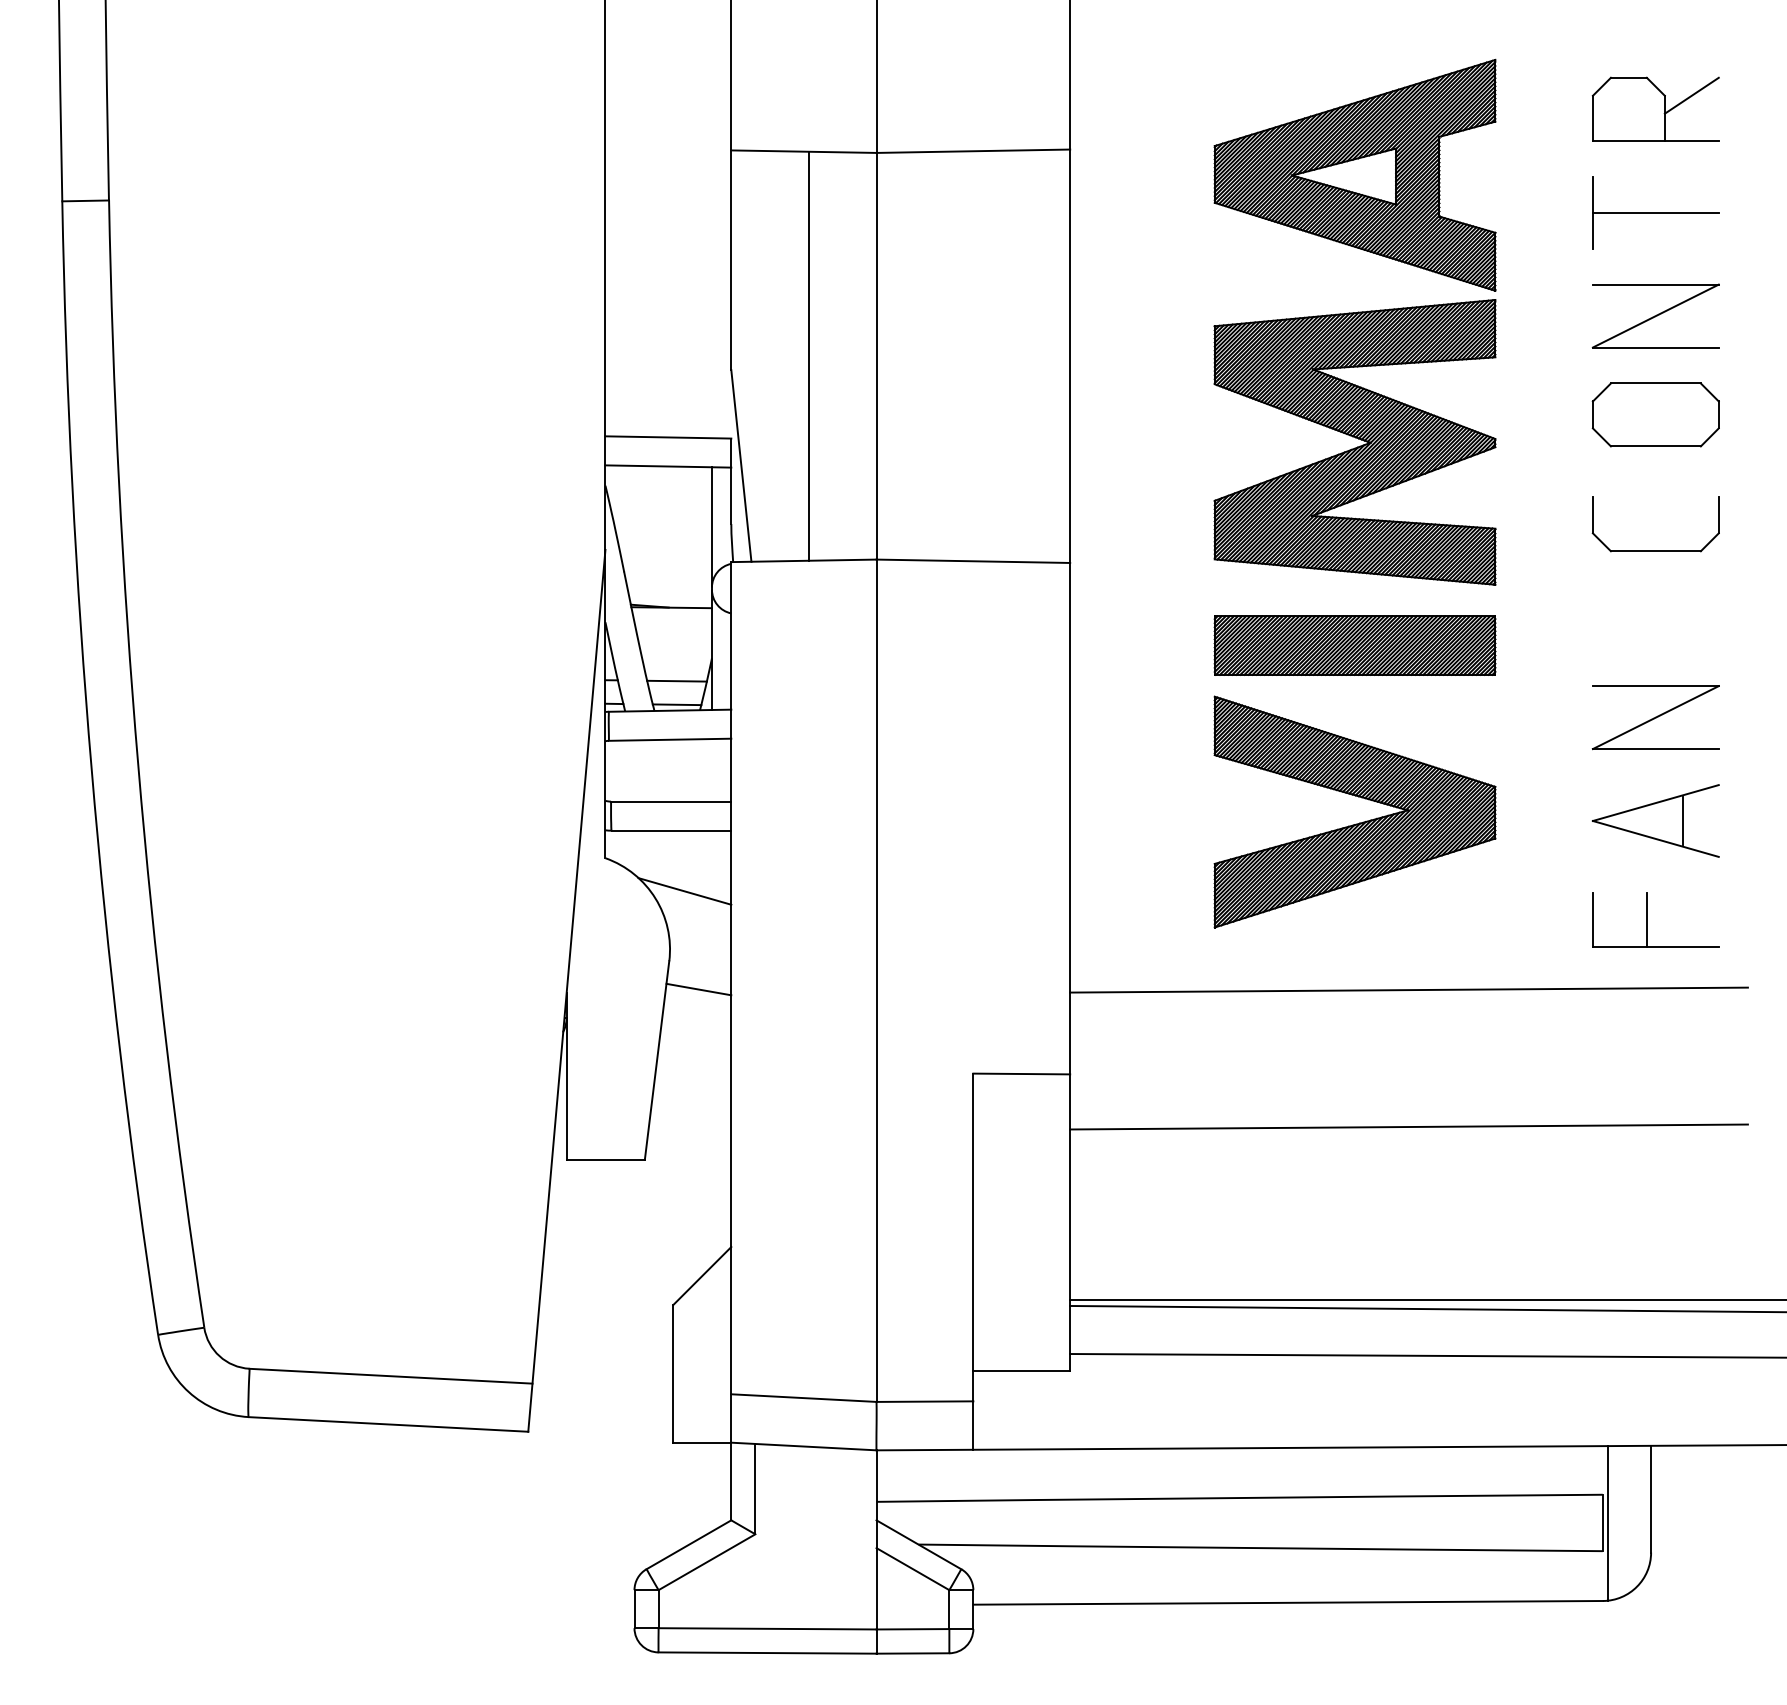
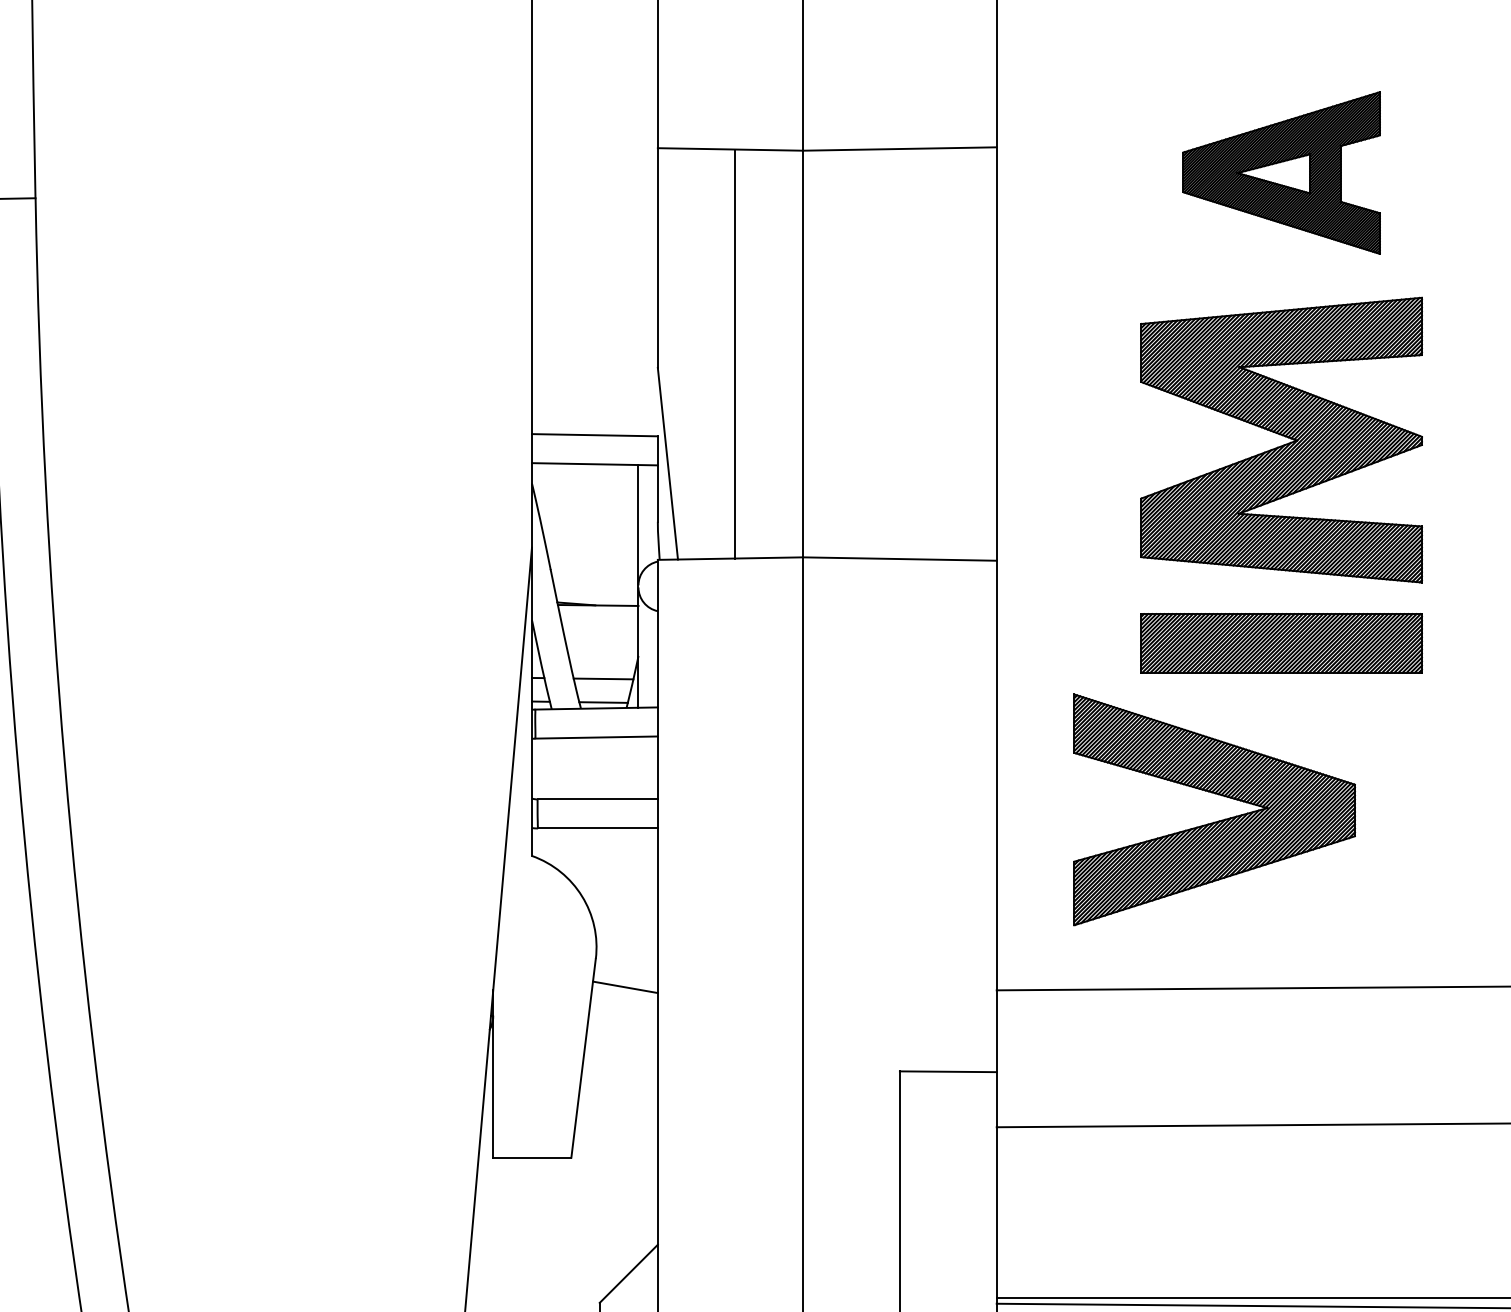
part: (1354, 174) -> (1281, 172), size x0.7
part: (1359, 822) -> (1219, 820), moved
line: (684, 891) -> (611, 889), removed

